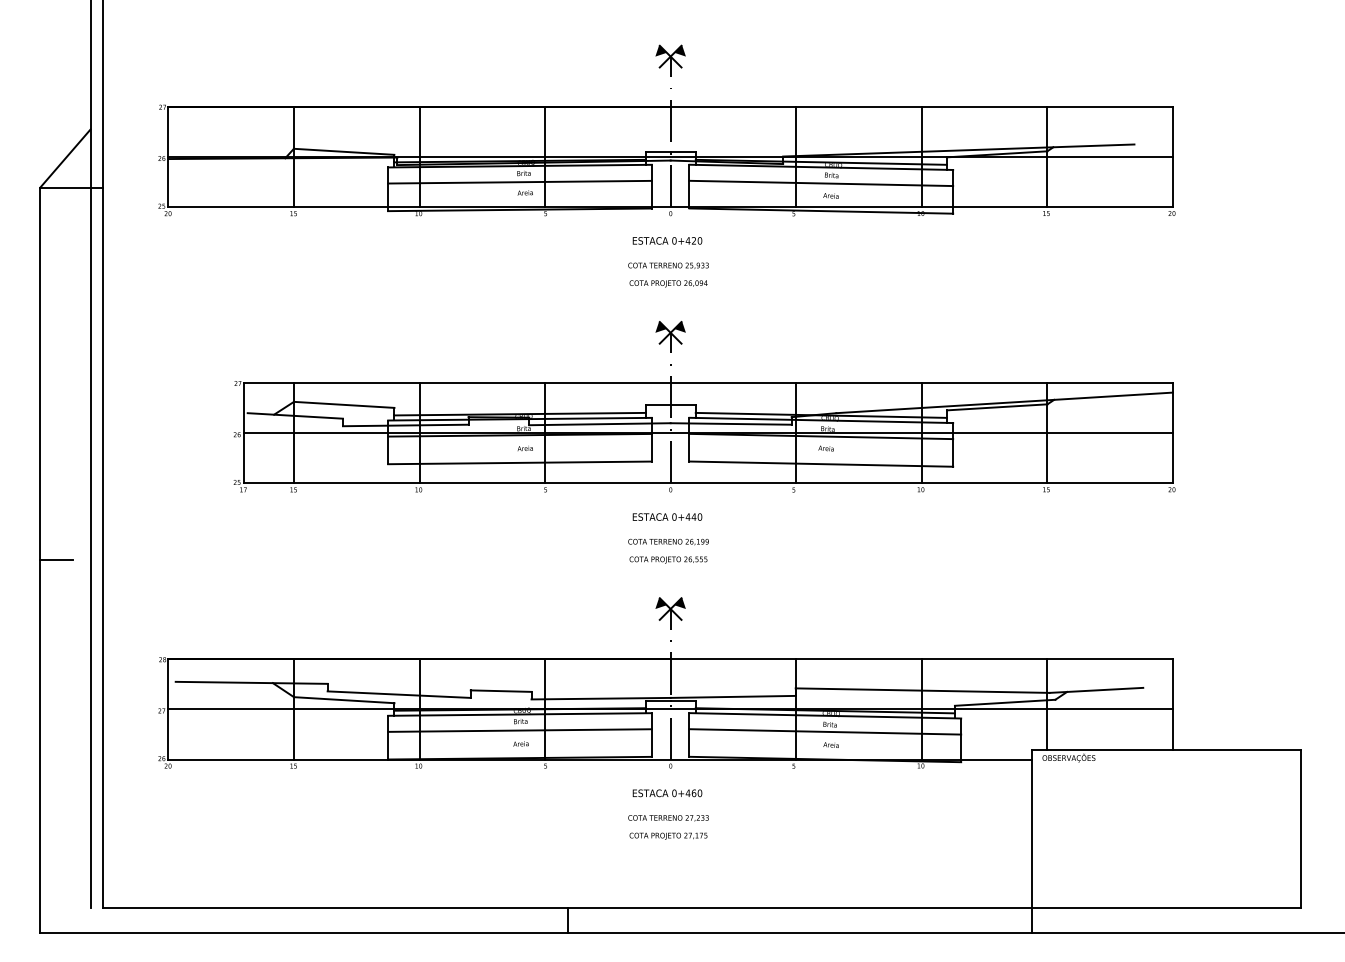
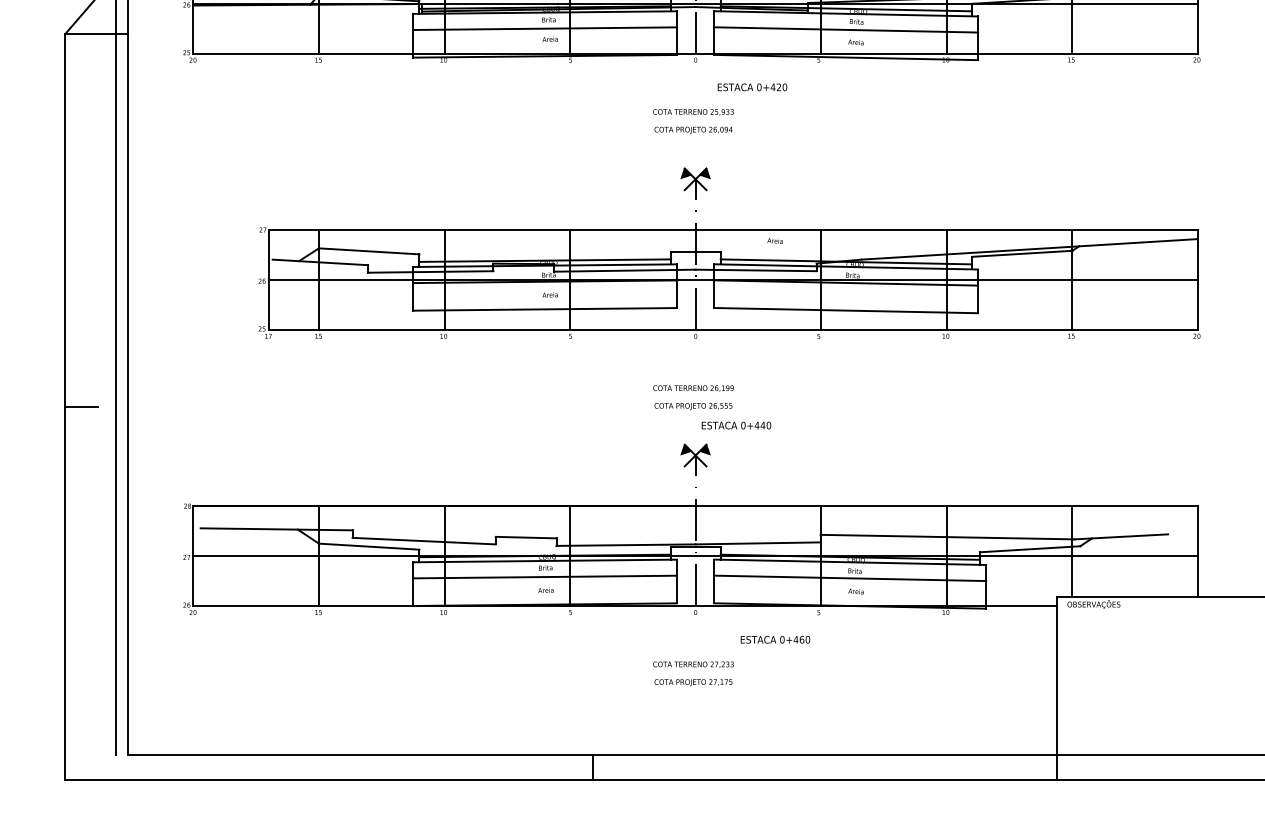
text: (667, 240) -> (752, 86), moved
text: (825, 448) -> (774, 240), moved
text: (667, 516) -> (736, 424), moved
text: (667, 793) -> (775, 639), moved

